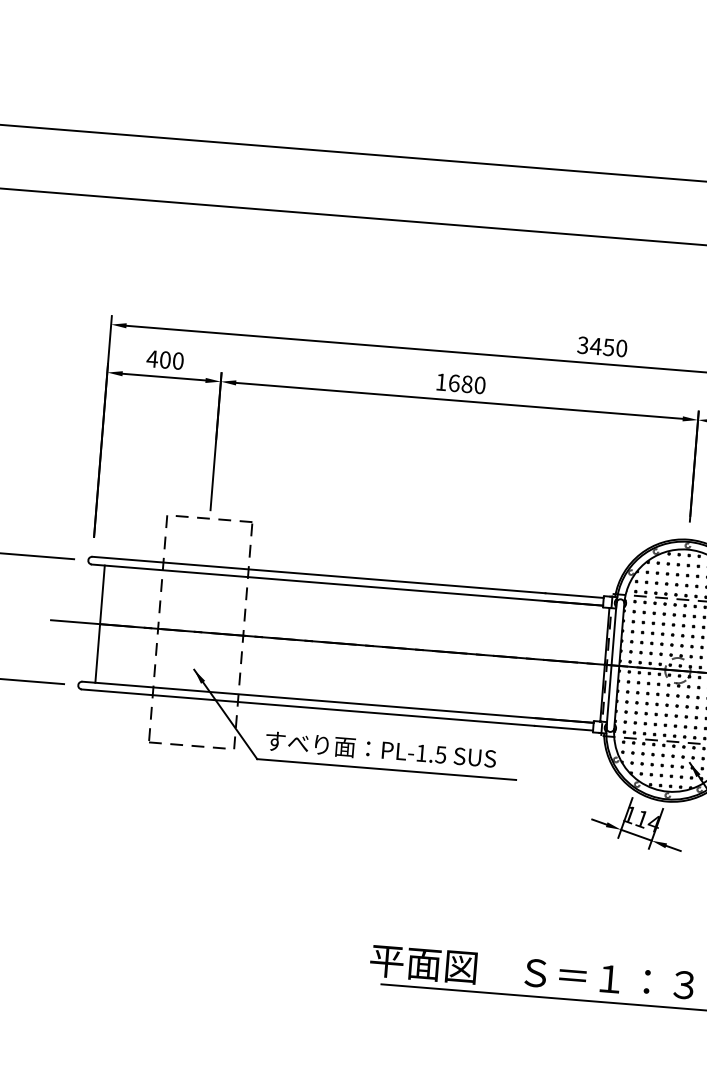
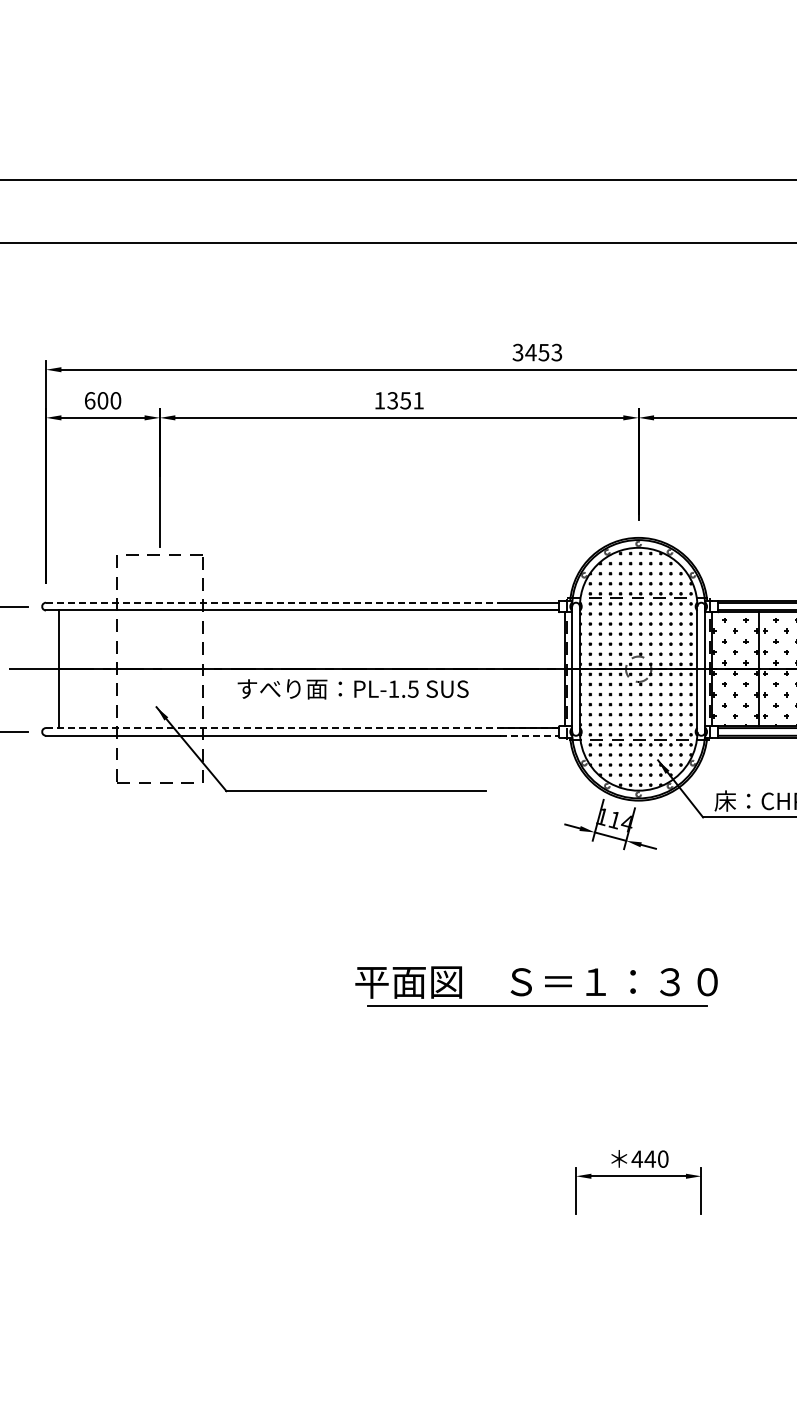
text: (621, 348) -> (556, 352), 3450 -> 3453
text: (152, 358) -> (89, 400), 400 -> 600
text: (467, 384) -> (405, 400), 1680 -> 1351
line: (319, 574) -> (273, 602), solid -> dashed
line: (338, 702) -> (302, 728), solid -> dashed
line: (564, 728) -> (530, 735), solid -> dashed
text: (380, 750) -> (352, 689), moved

